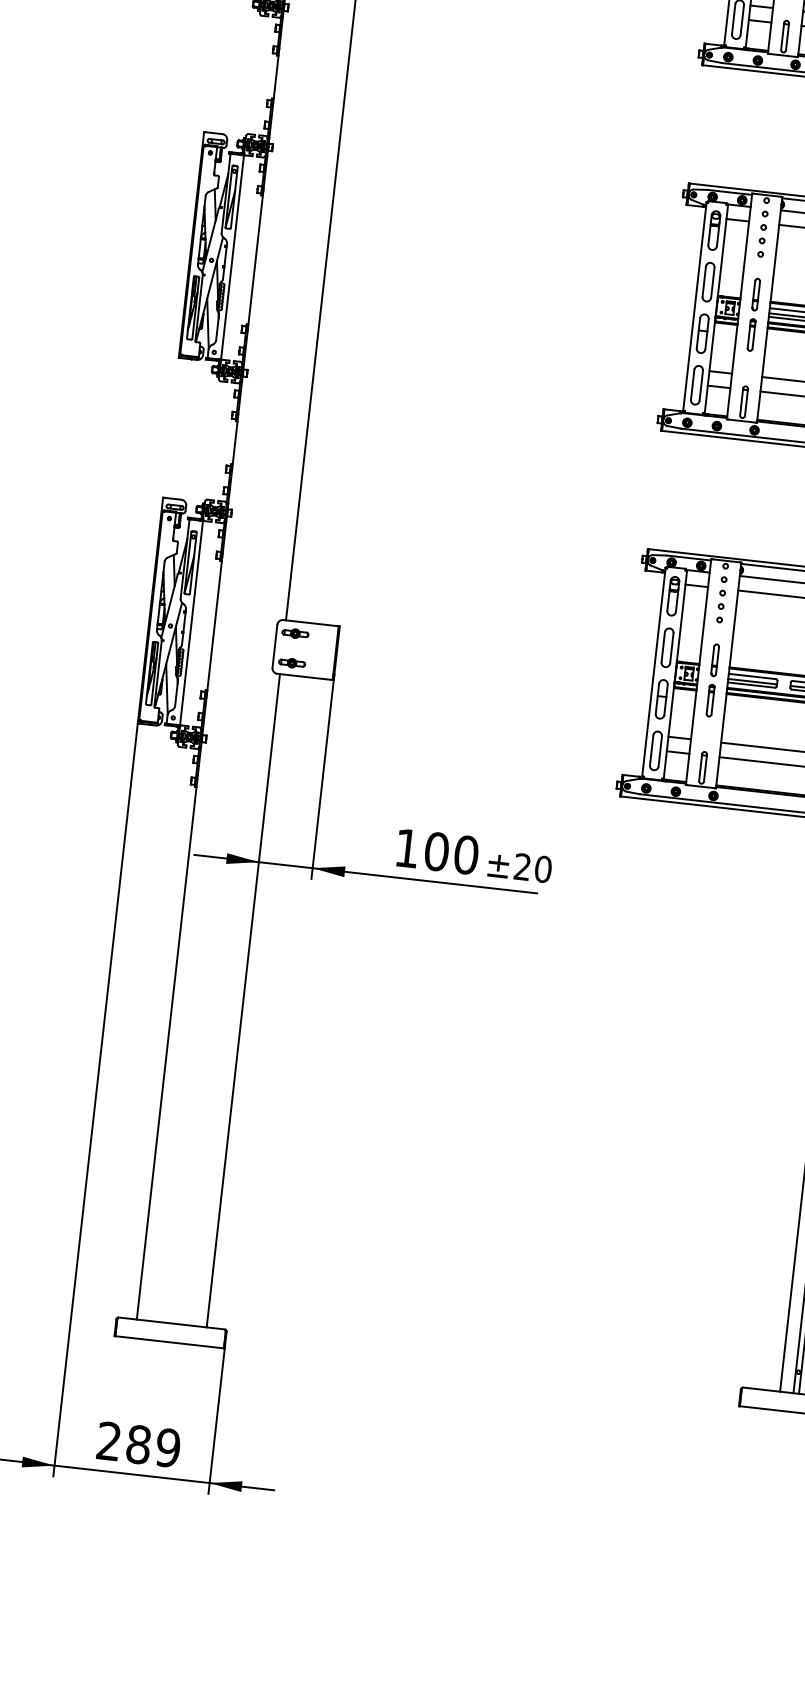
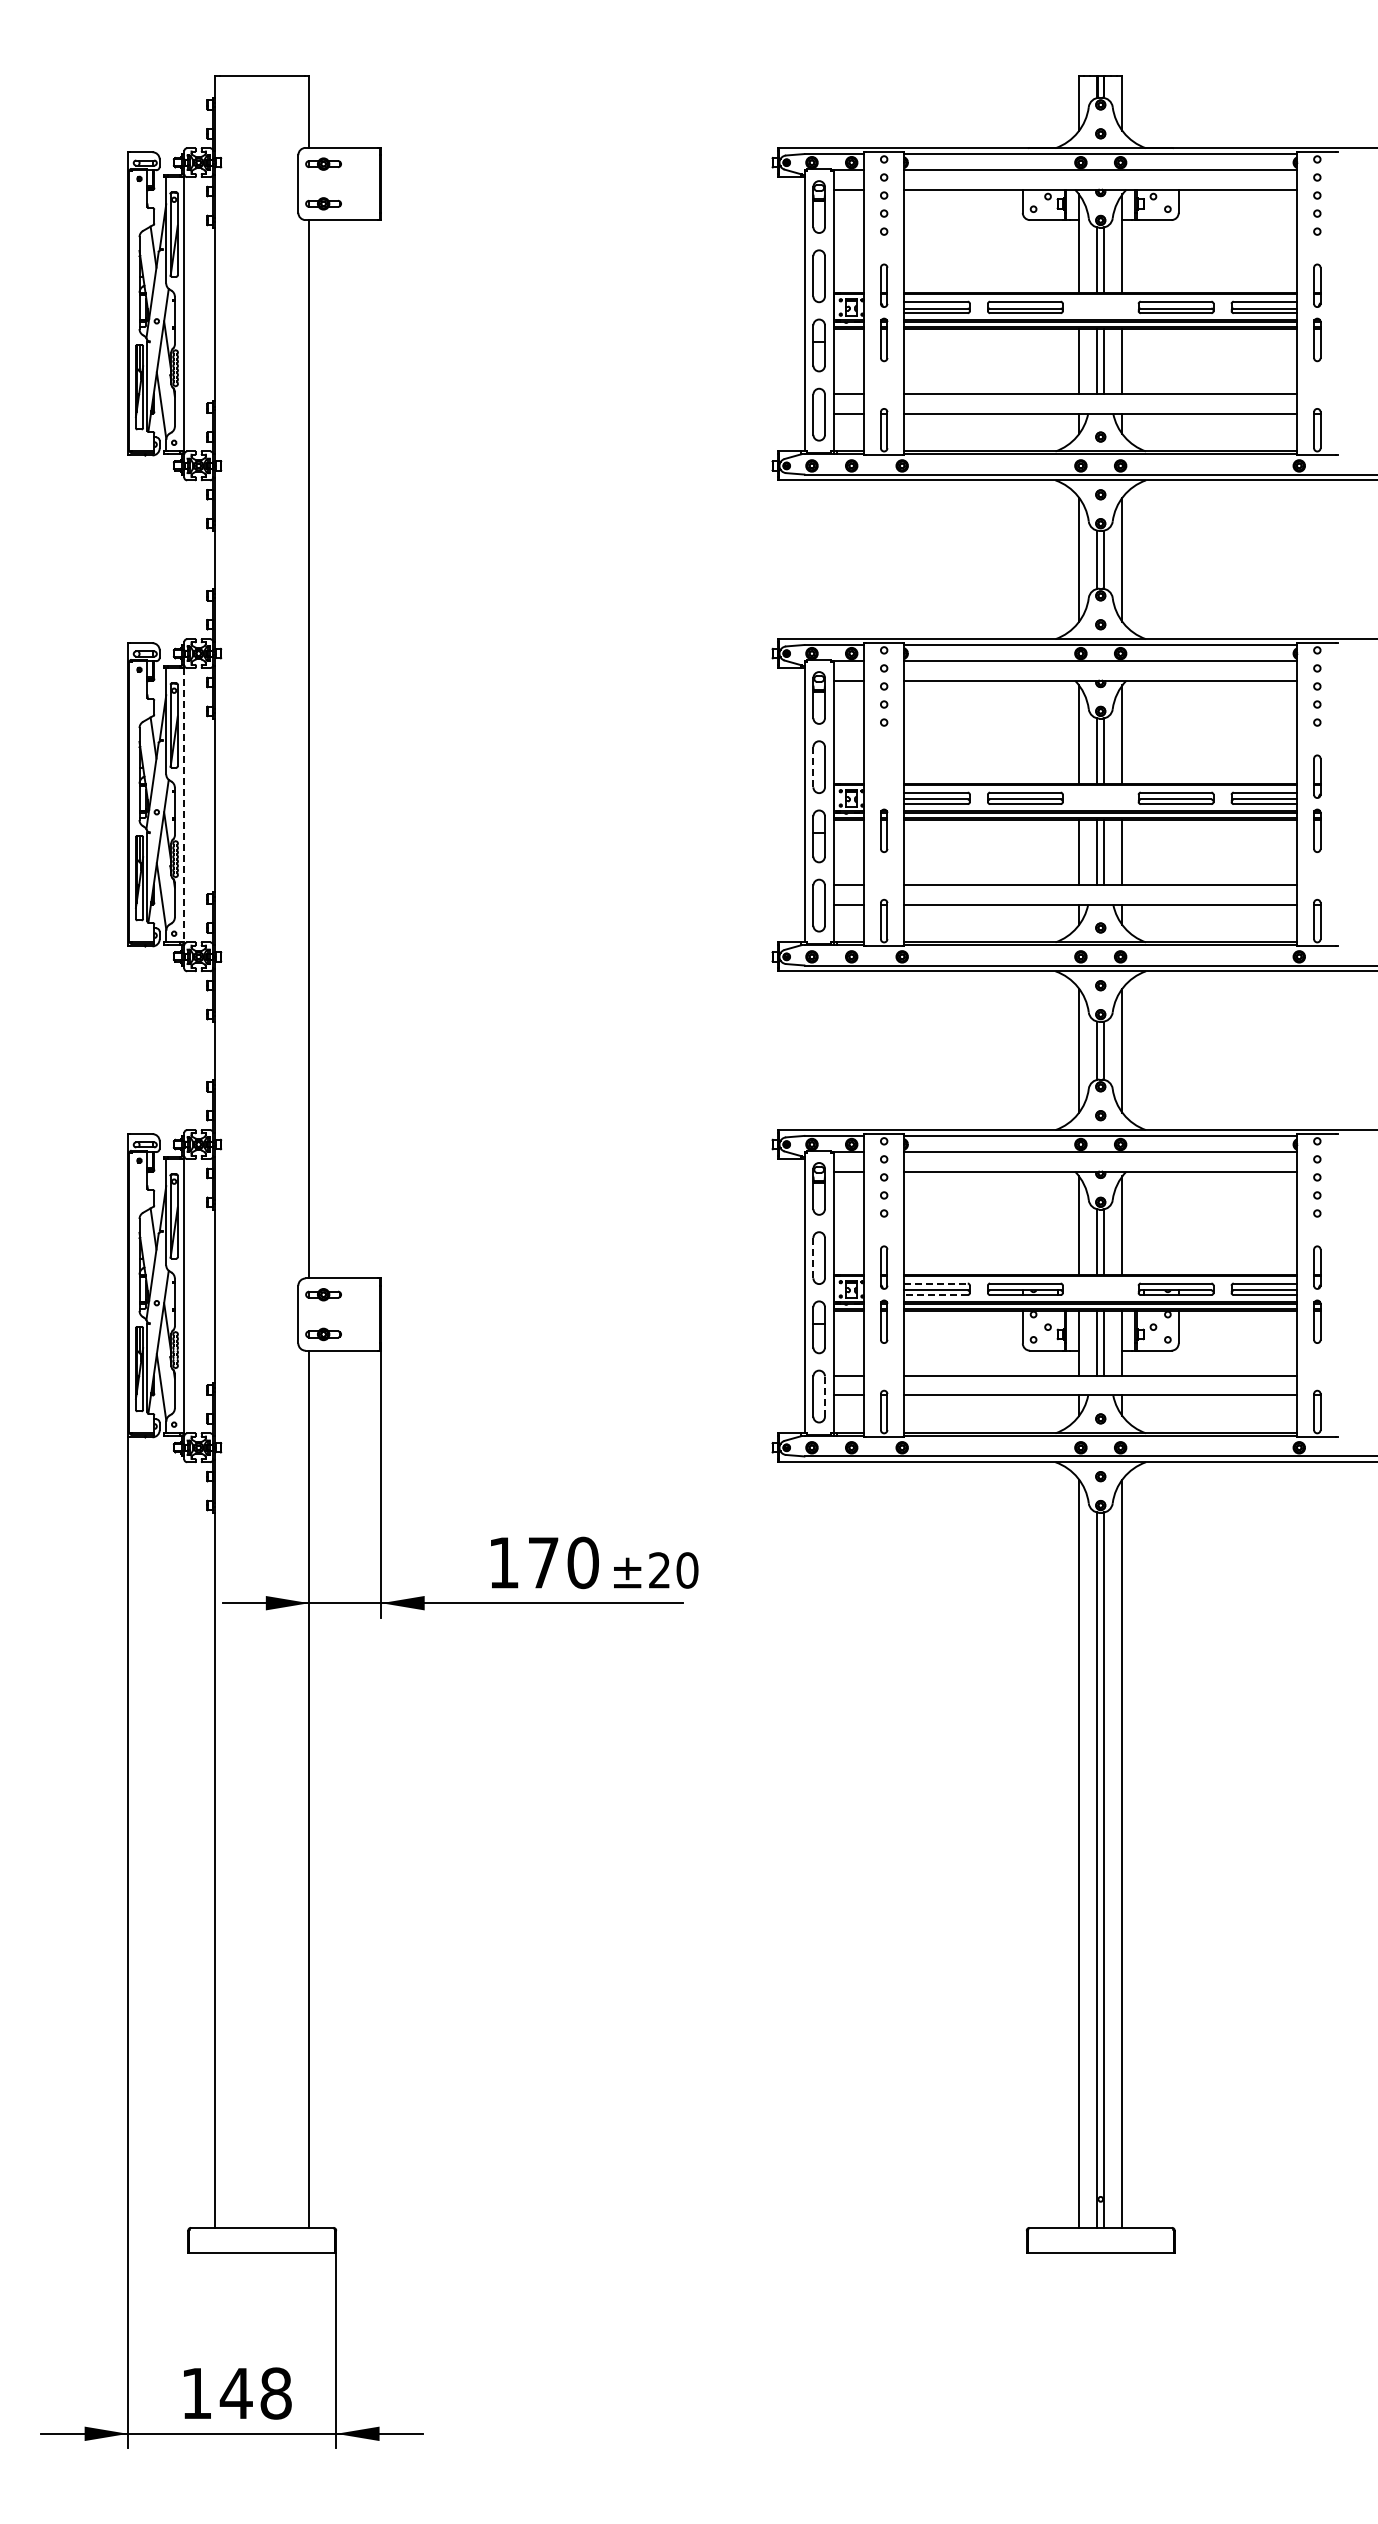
line: (232, 257) -> (184, 805), solid -> dashed
line: (704, 281) -> (813, 767), solid -> dashed
part: (756, 294) -> (884, 776), removed
line: (663, 647) -> (813, 1258), solid -> dashed
line: (752, 676) -> (936, 1283), solid -> dashed
line: (751, 685) -> (936, 1295), solid -> dashed
line: (659, 751) -> (824, 1396), solid -> dashed
text: (436, 851) -> (543, 1562), 100 -> 170
text: (138, 1444) -> (236, 2393), 289 -> 148

